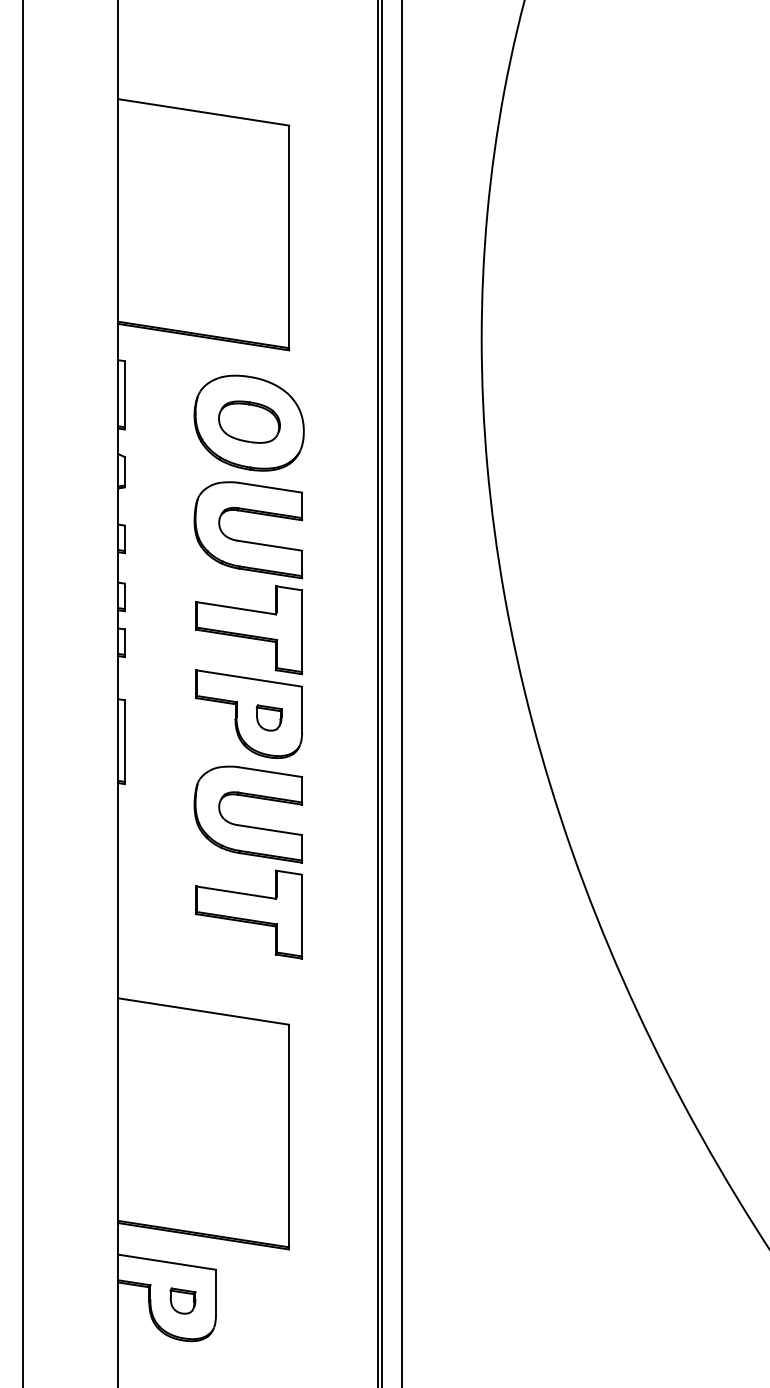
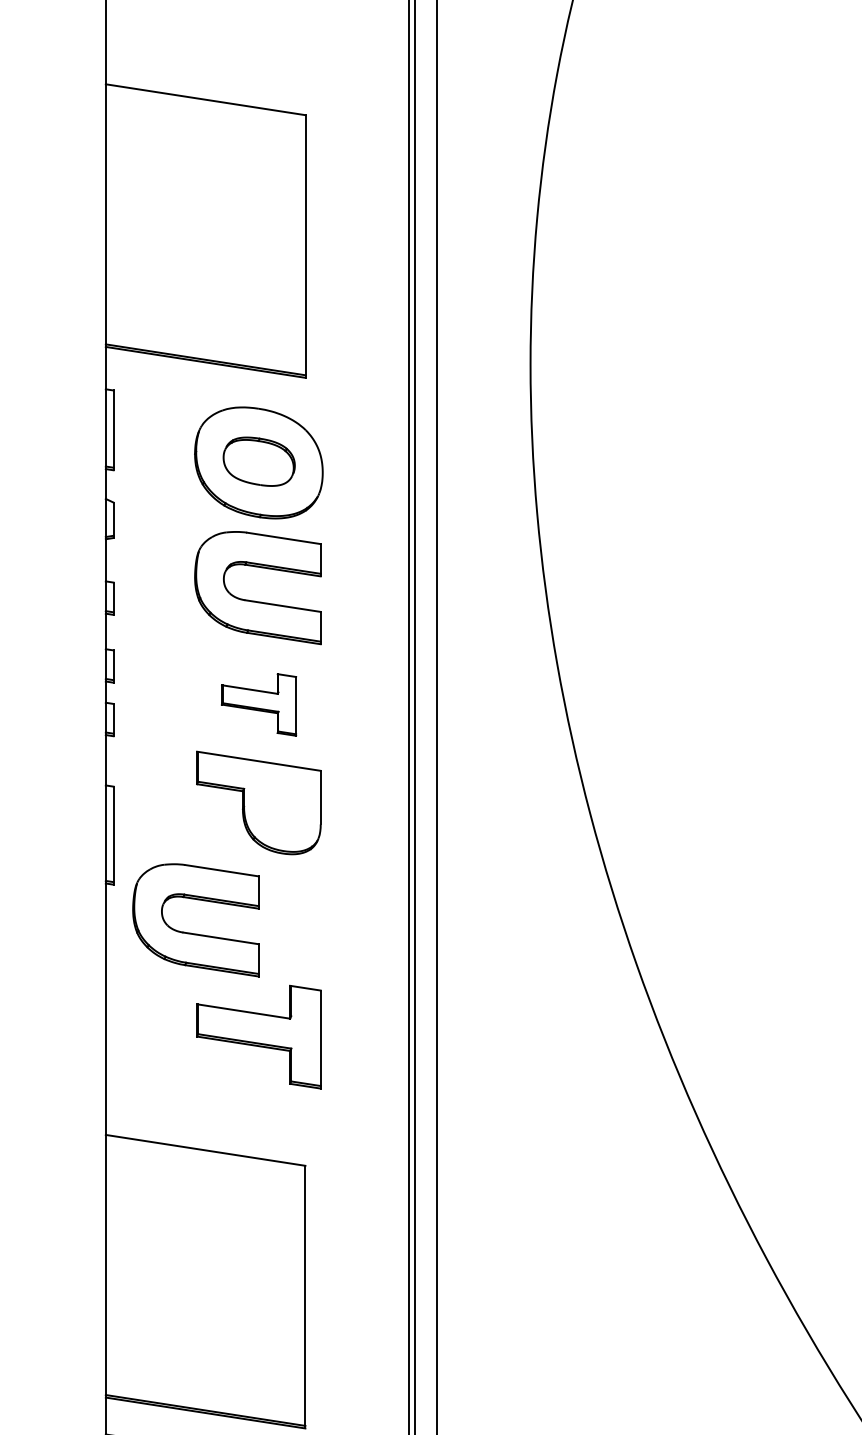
part: (249, 630) -> (259, 705), size x0.6
part: (268, 717) -> (281, 806), removed
part: (248, 825) -> (196, 933), moved

